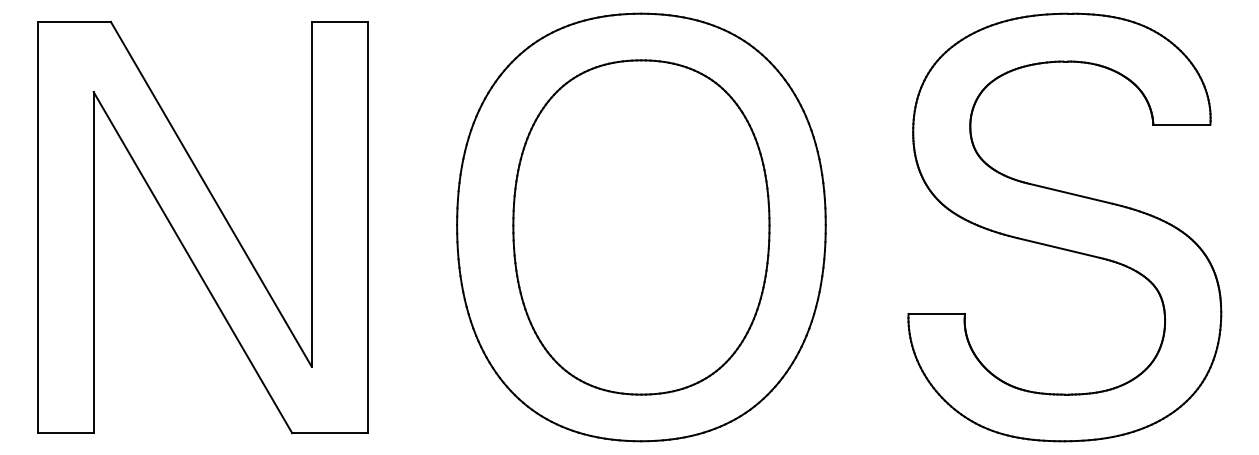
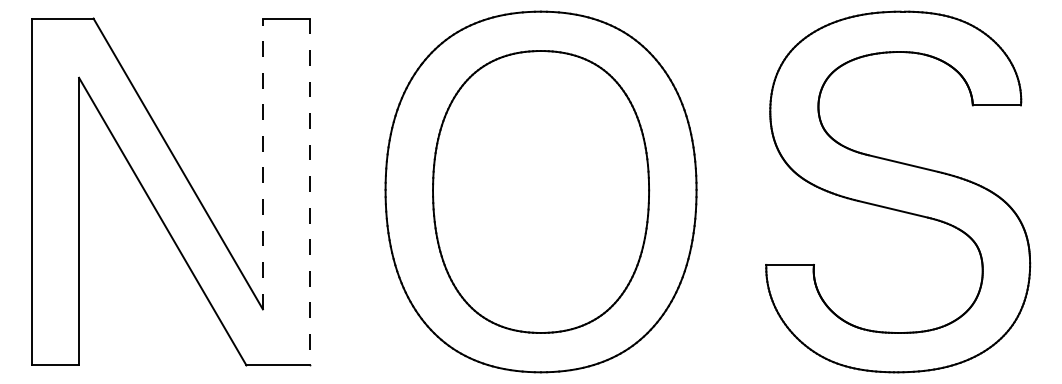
line: (311, 193) -> (262, 163), solid -> dashed
line: (367, 227) -> (310, 192), solid -> dashed

